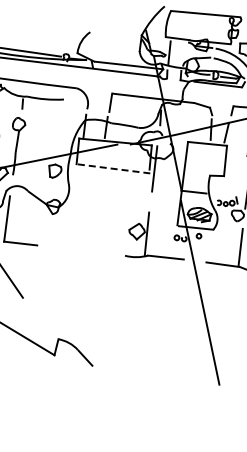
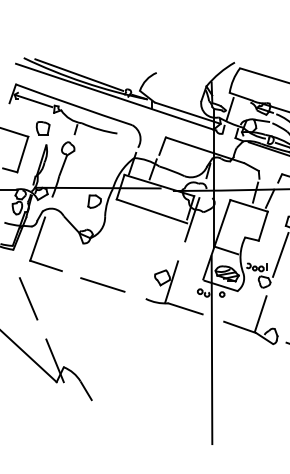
line: (113, 169) -> (151, 211), dashed -> solid
line: (79, 250) -> (102, 284), added
line: (47, 334) -> (54, 360), added

